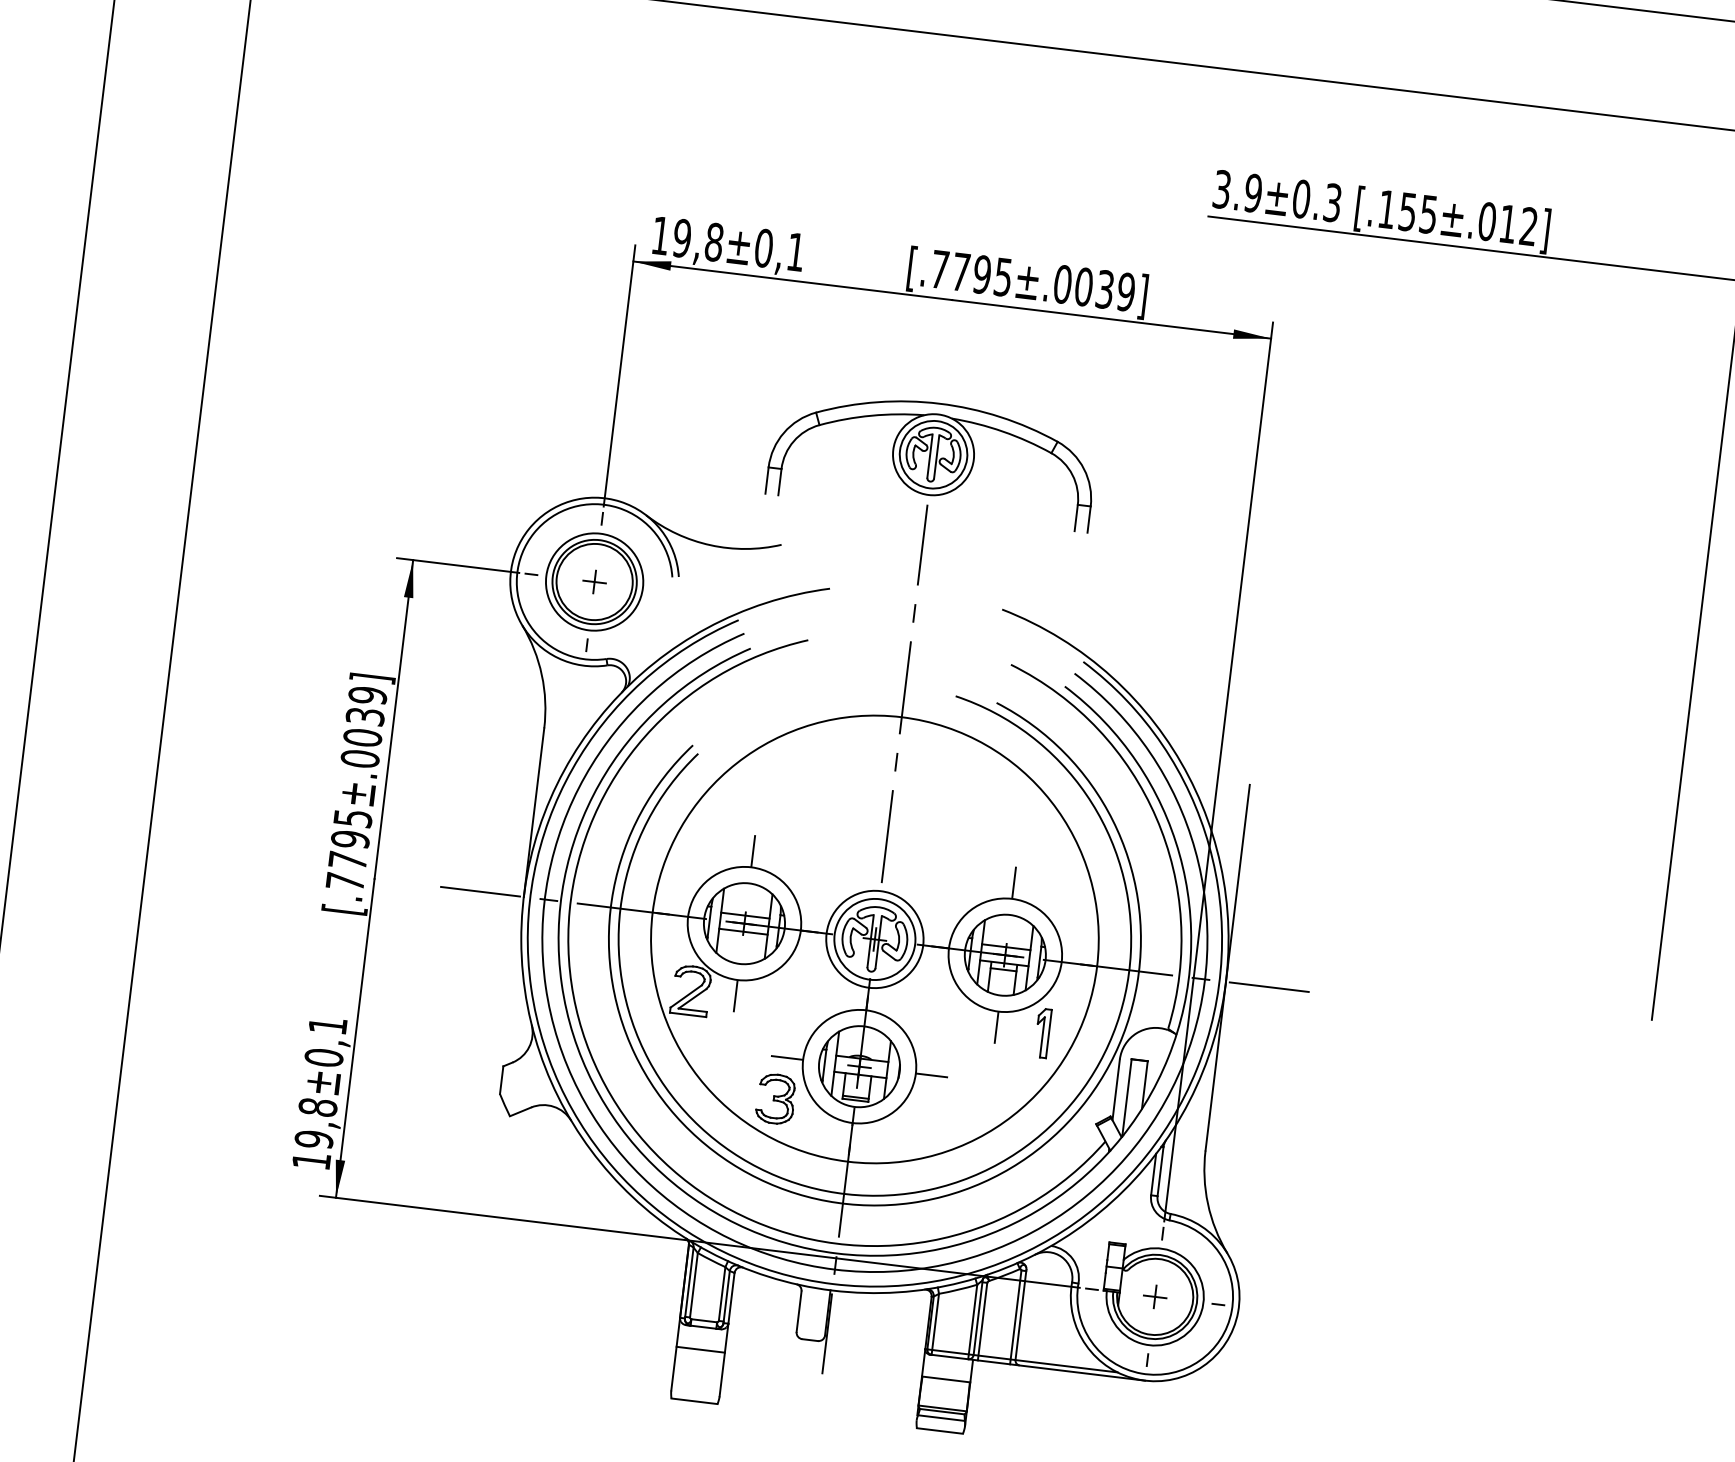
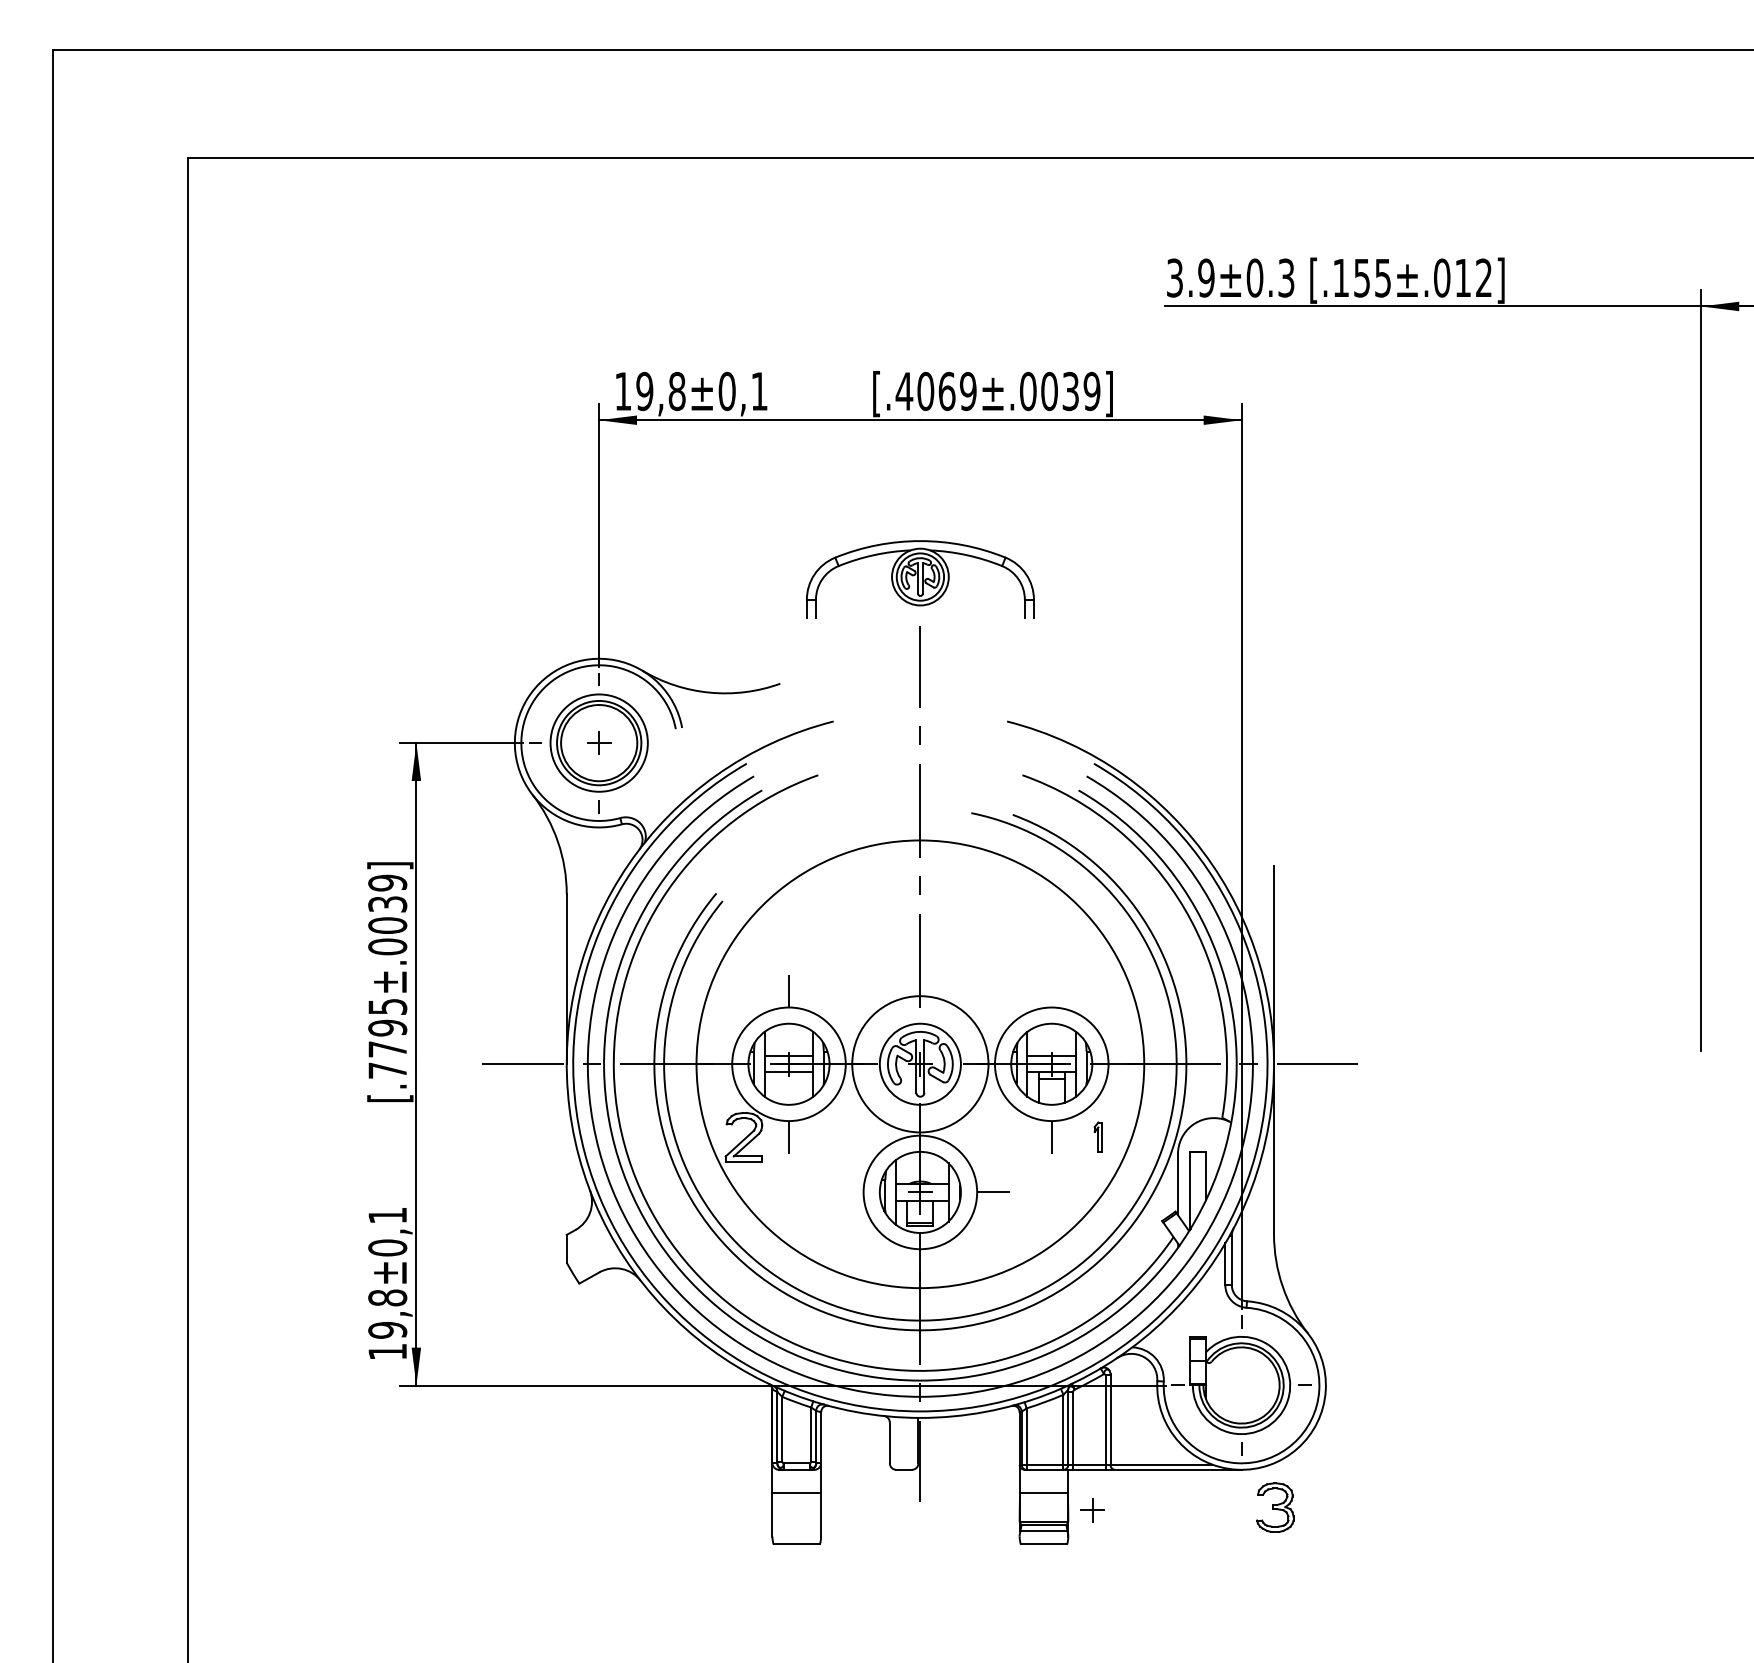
text: (970, 273) -> (935, 391), [.7795±.0039] -> [.4069±.0039]
part: (933, 458) -> (920, 579), size x0.7
line: (1013, 882) -> (1051, 991), removed
circle: (875, 938) -> (920, 1063), size x1.4
part: (1043, 1032) -> (1098, 1136), size x0.6
line: (787, 1057) -> (847, 1192), removed
part: (776, 1098) -> (1275, 1507), moved
part: (1155, 1296) -> (1092, 1510), moved

